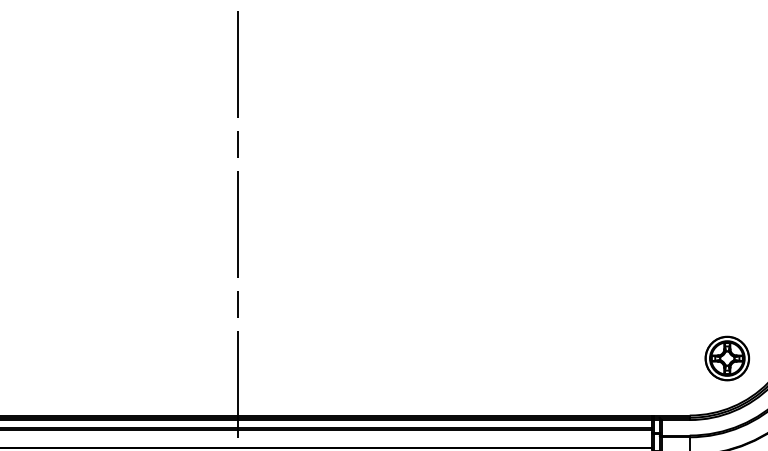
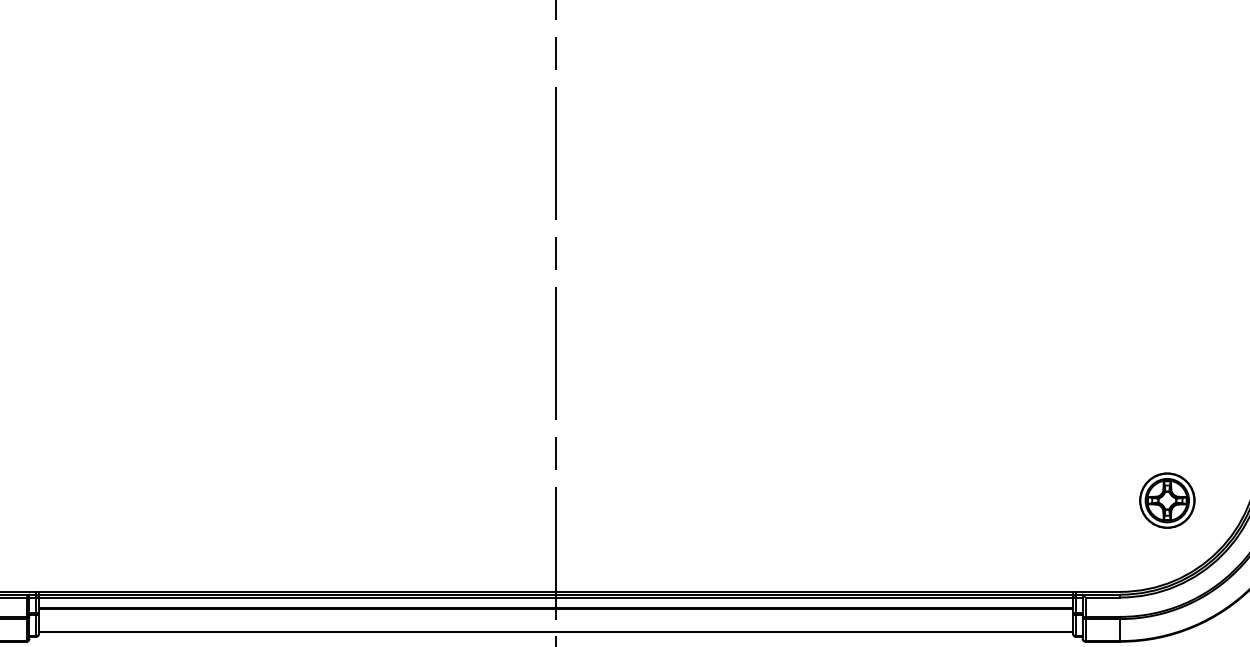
part: (727, 358) -> (1167, 500), moved

